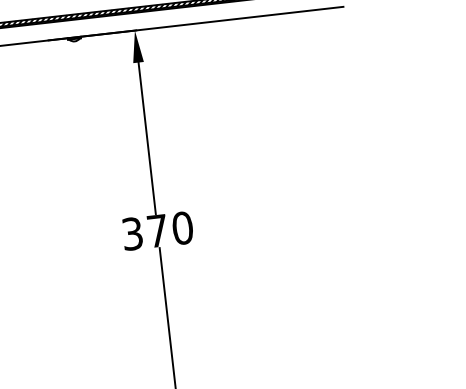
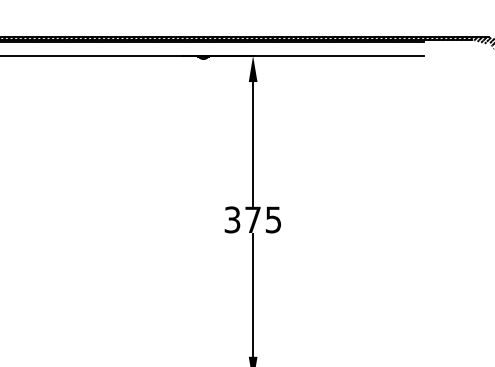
text: (182, 227) -> (273, 219), 370 -> 375

